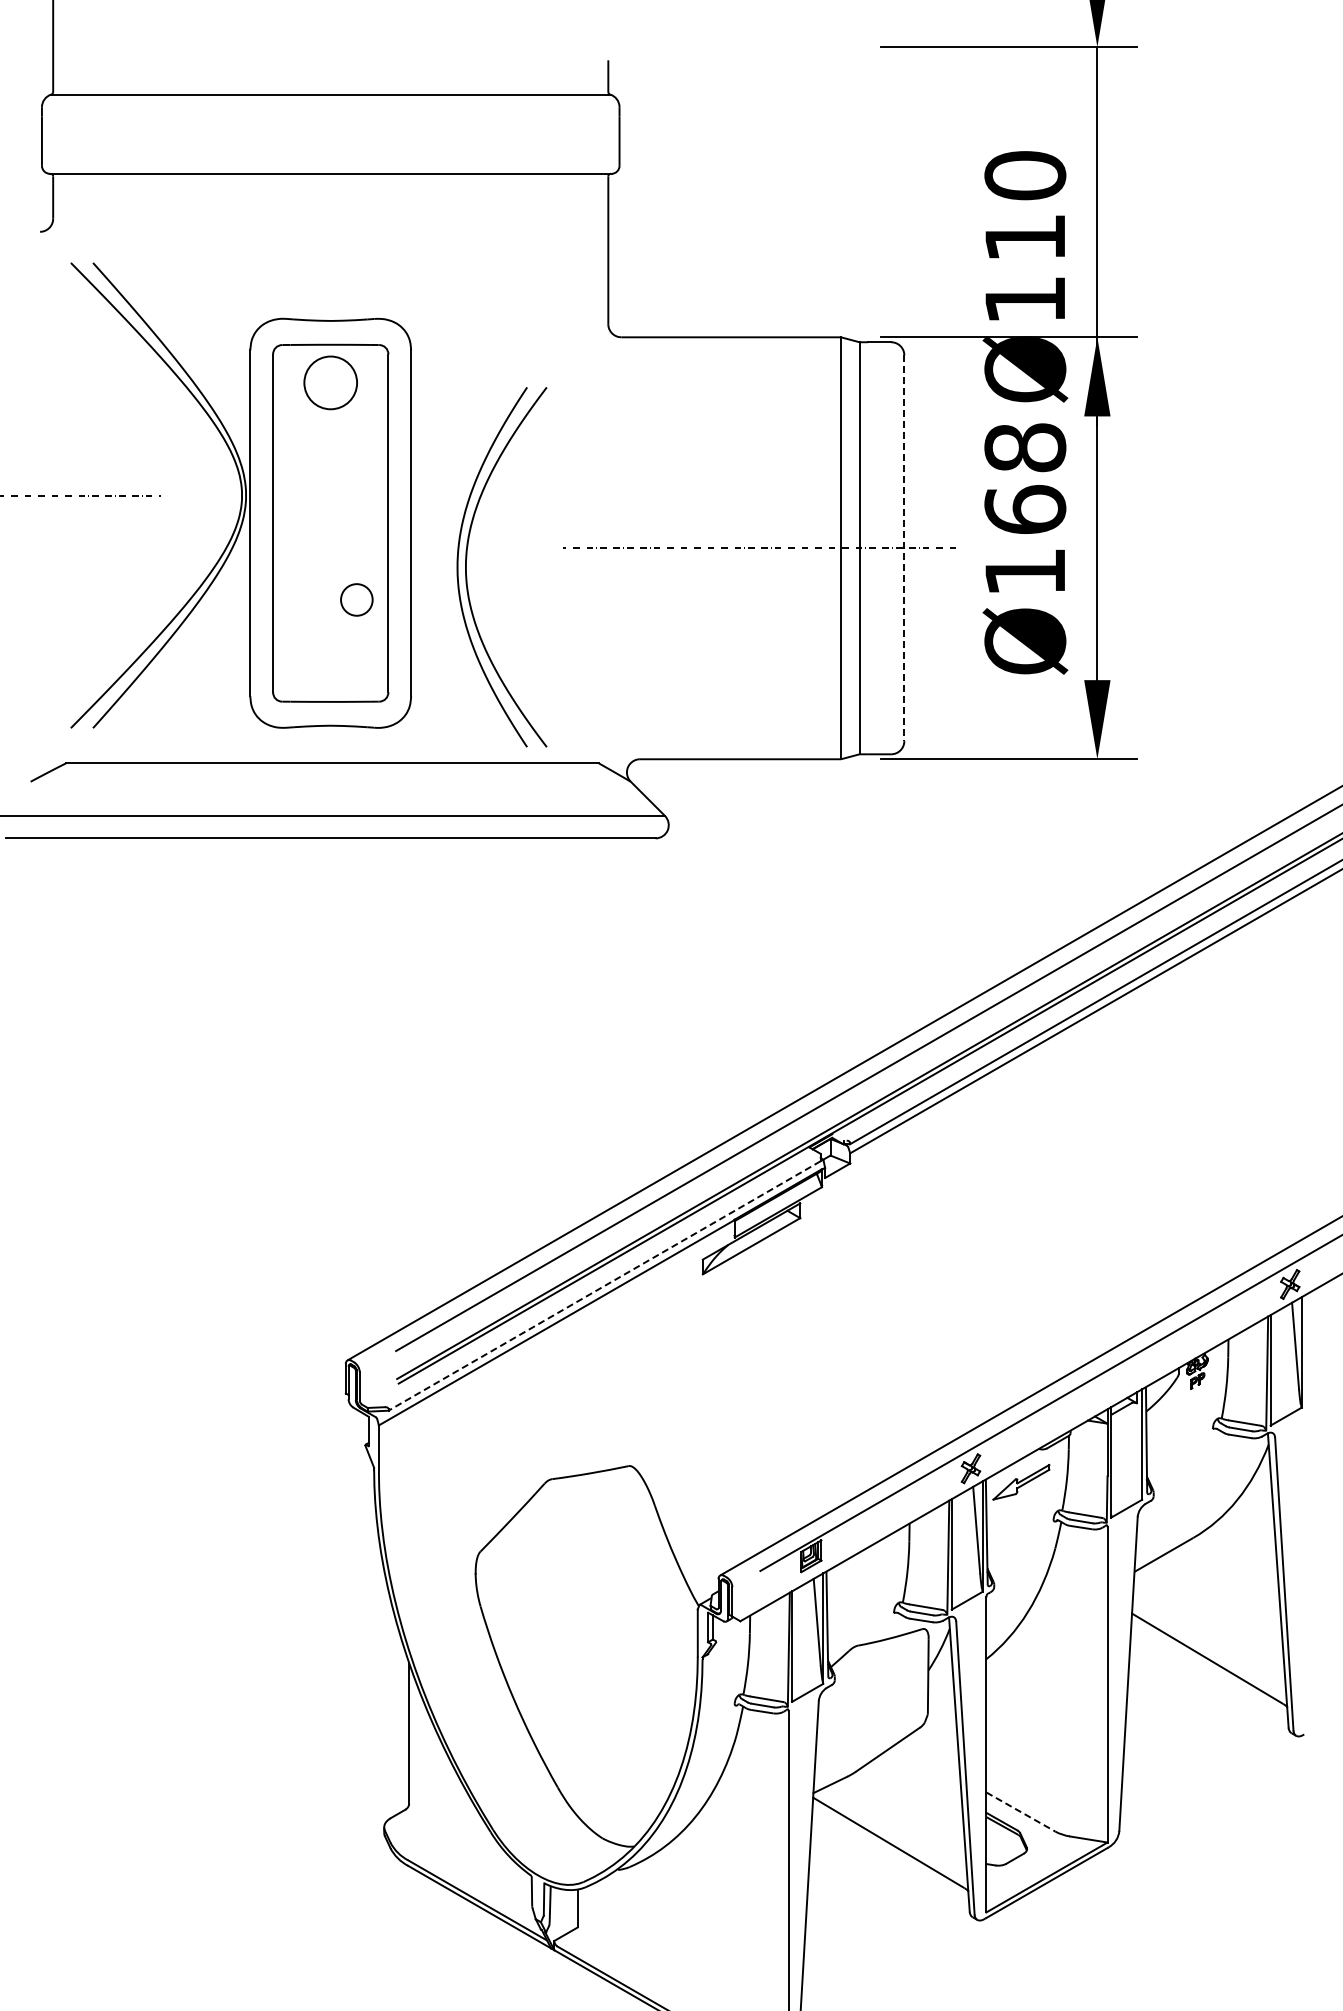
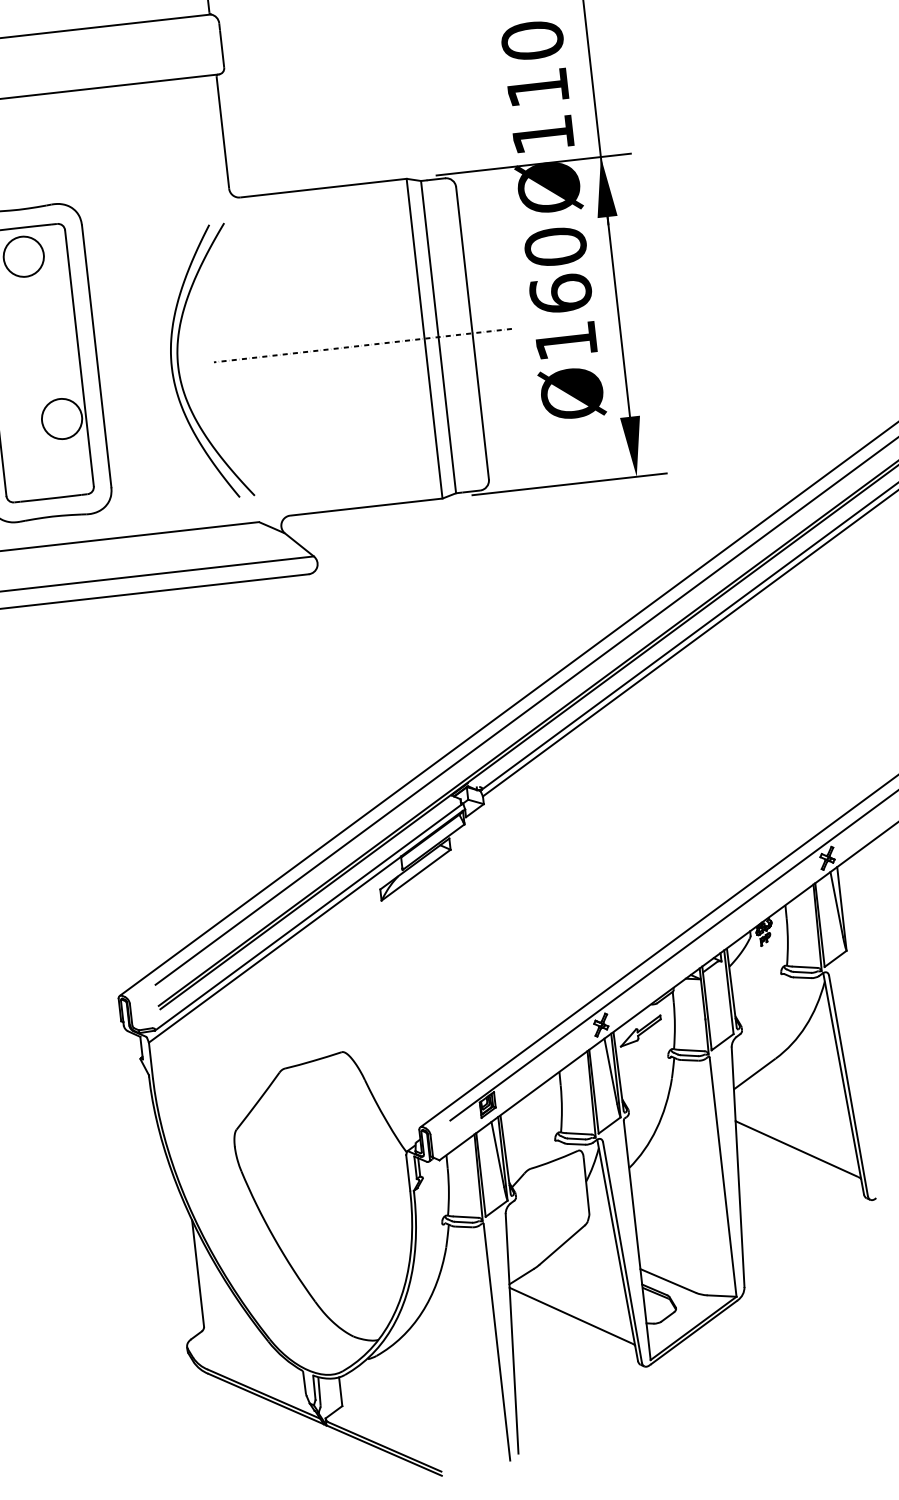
text: (1025, 447) -> (555, 246), Ø168 -> Ø160
line: (904, 548) -> (472, 333), dashed -> solid
part: (466, 567) -> (178, 366), moved
circle: (356, 599) -> (61, 418), size x1.67
line: (604, 1285) -> (307, 917), dashed -> solid
line: (1020, 1811) -> (667, 1280), dashed -> solid

